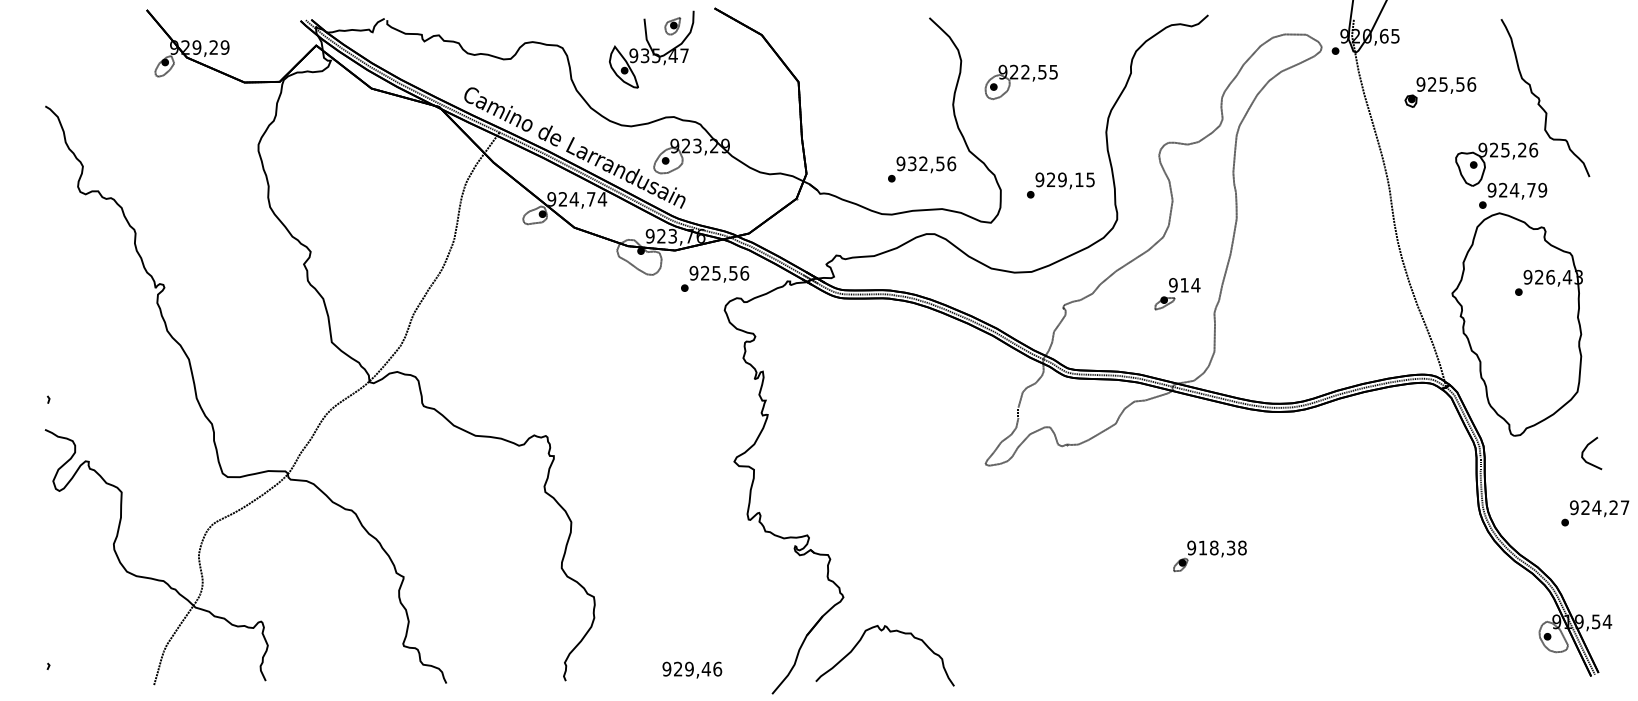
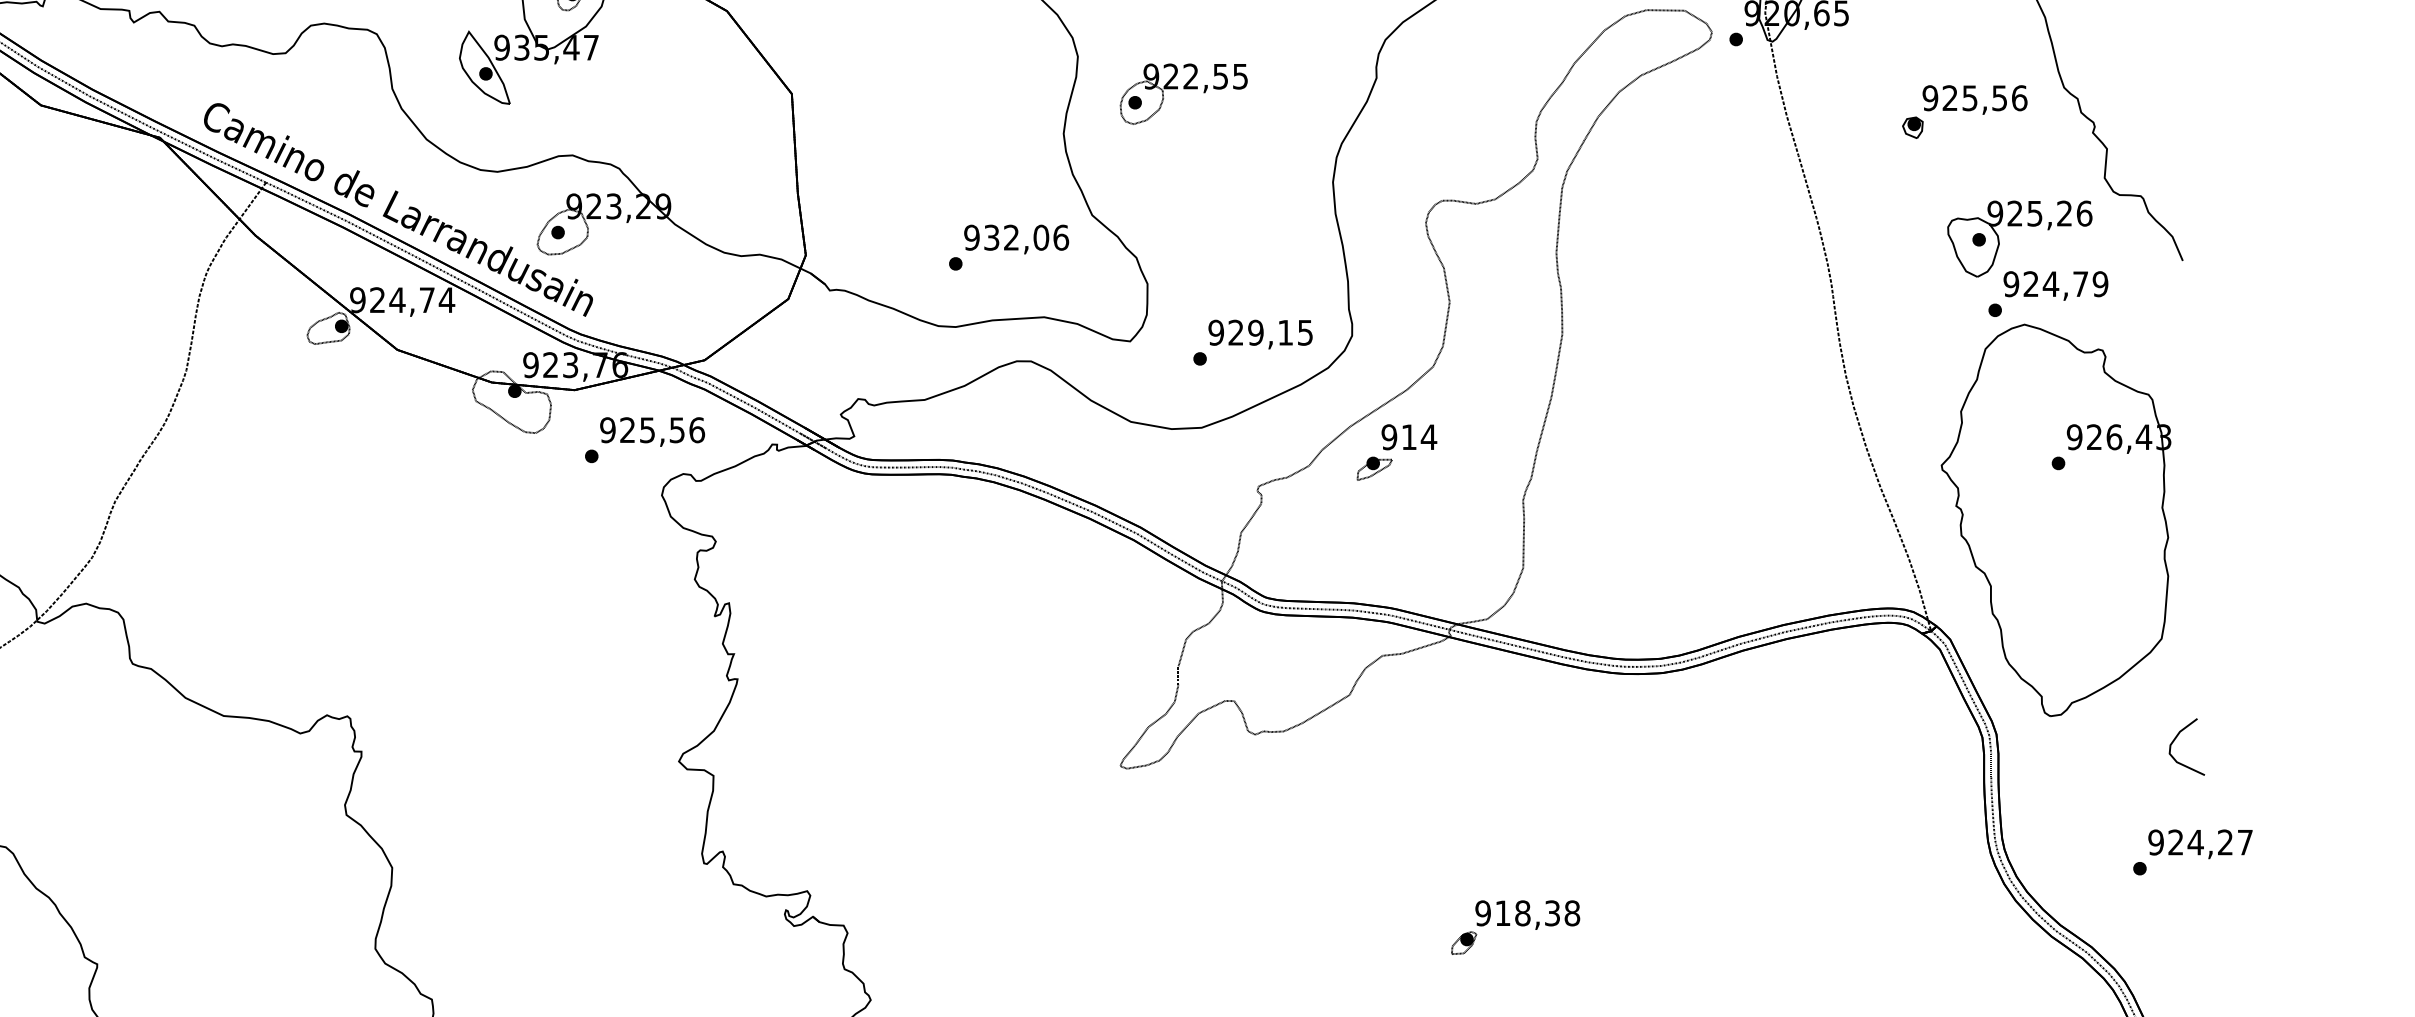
part: (1440, 92) -> (1964, 112), moved
text: (940, 163) -> (1041, 237), 932,56 -> 932,06
text: (1060, 185) -> (1252, 342), moved
part: (1177, 294) -> (1396, 453), moved

